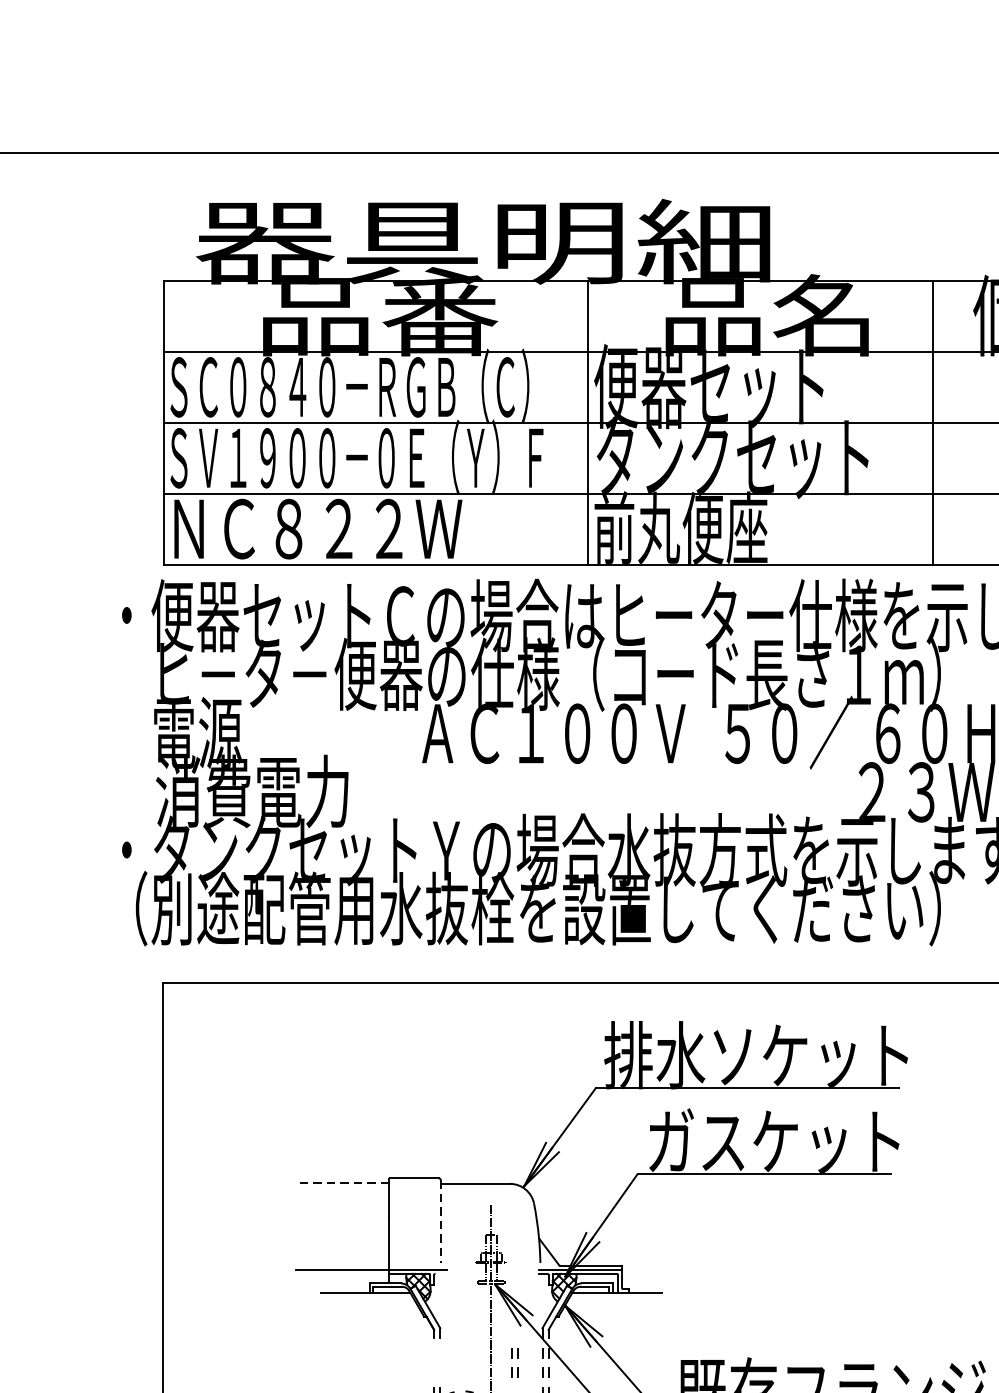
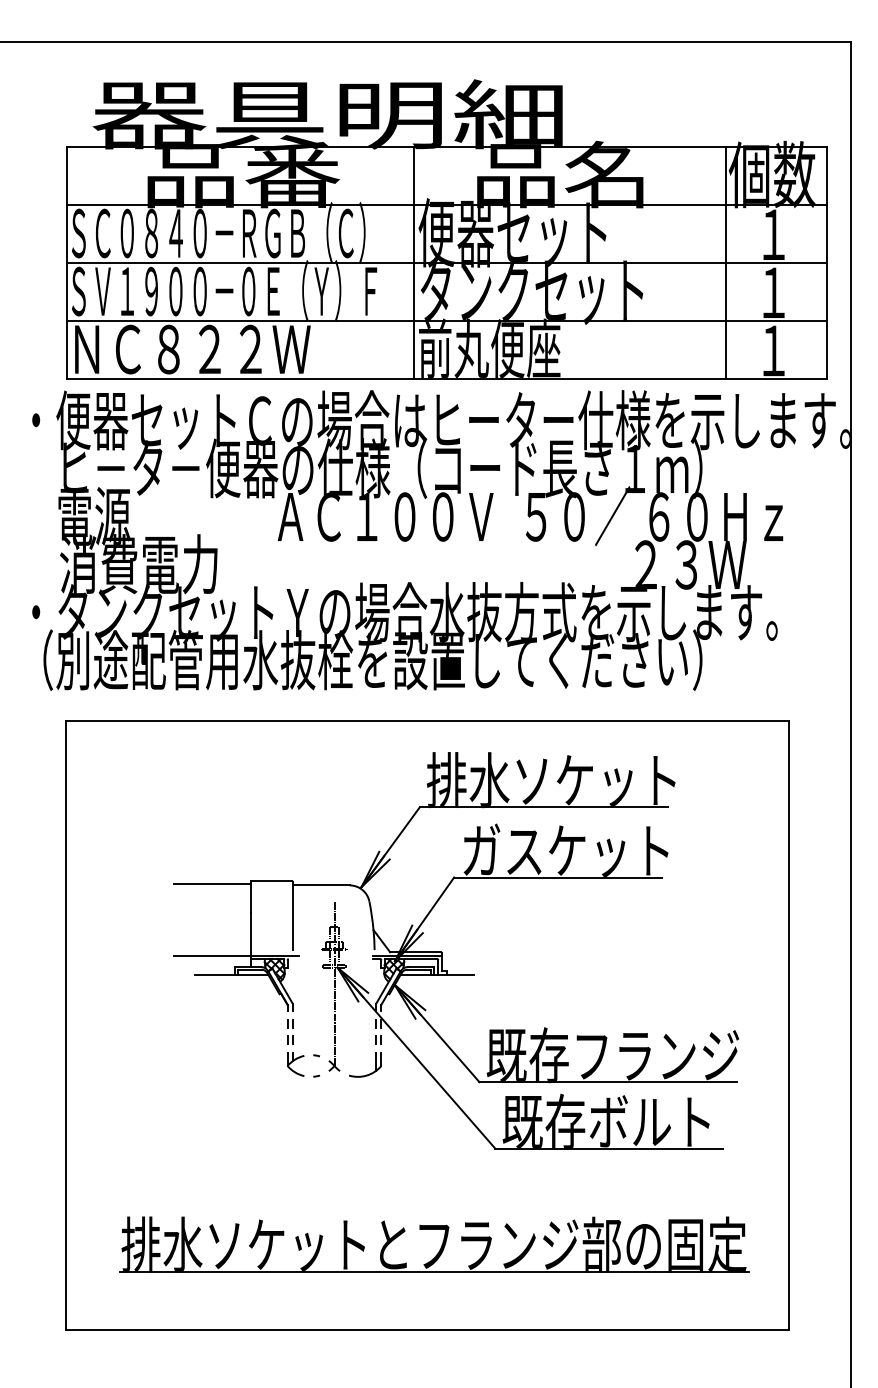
line: (933, 422) -> (726, 262), moved
line: (342, 1182) -> (212, 884), dashed -> solid
line: (441, 1221) -> (293, 916), dashed -> solid
part: (515, 1362) -> (290, 1031), moved

